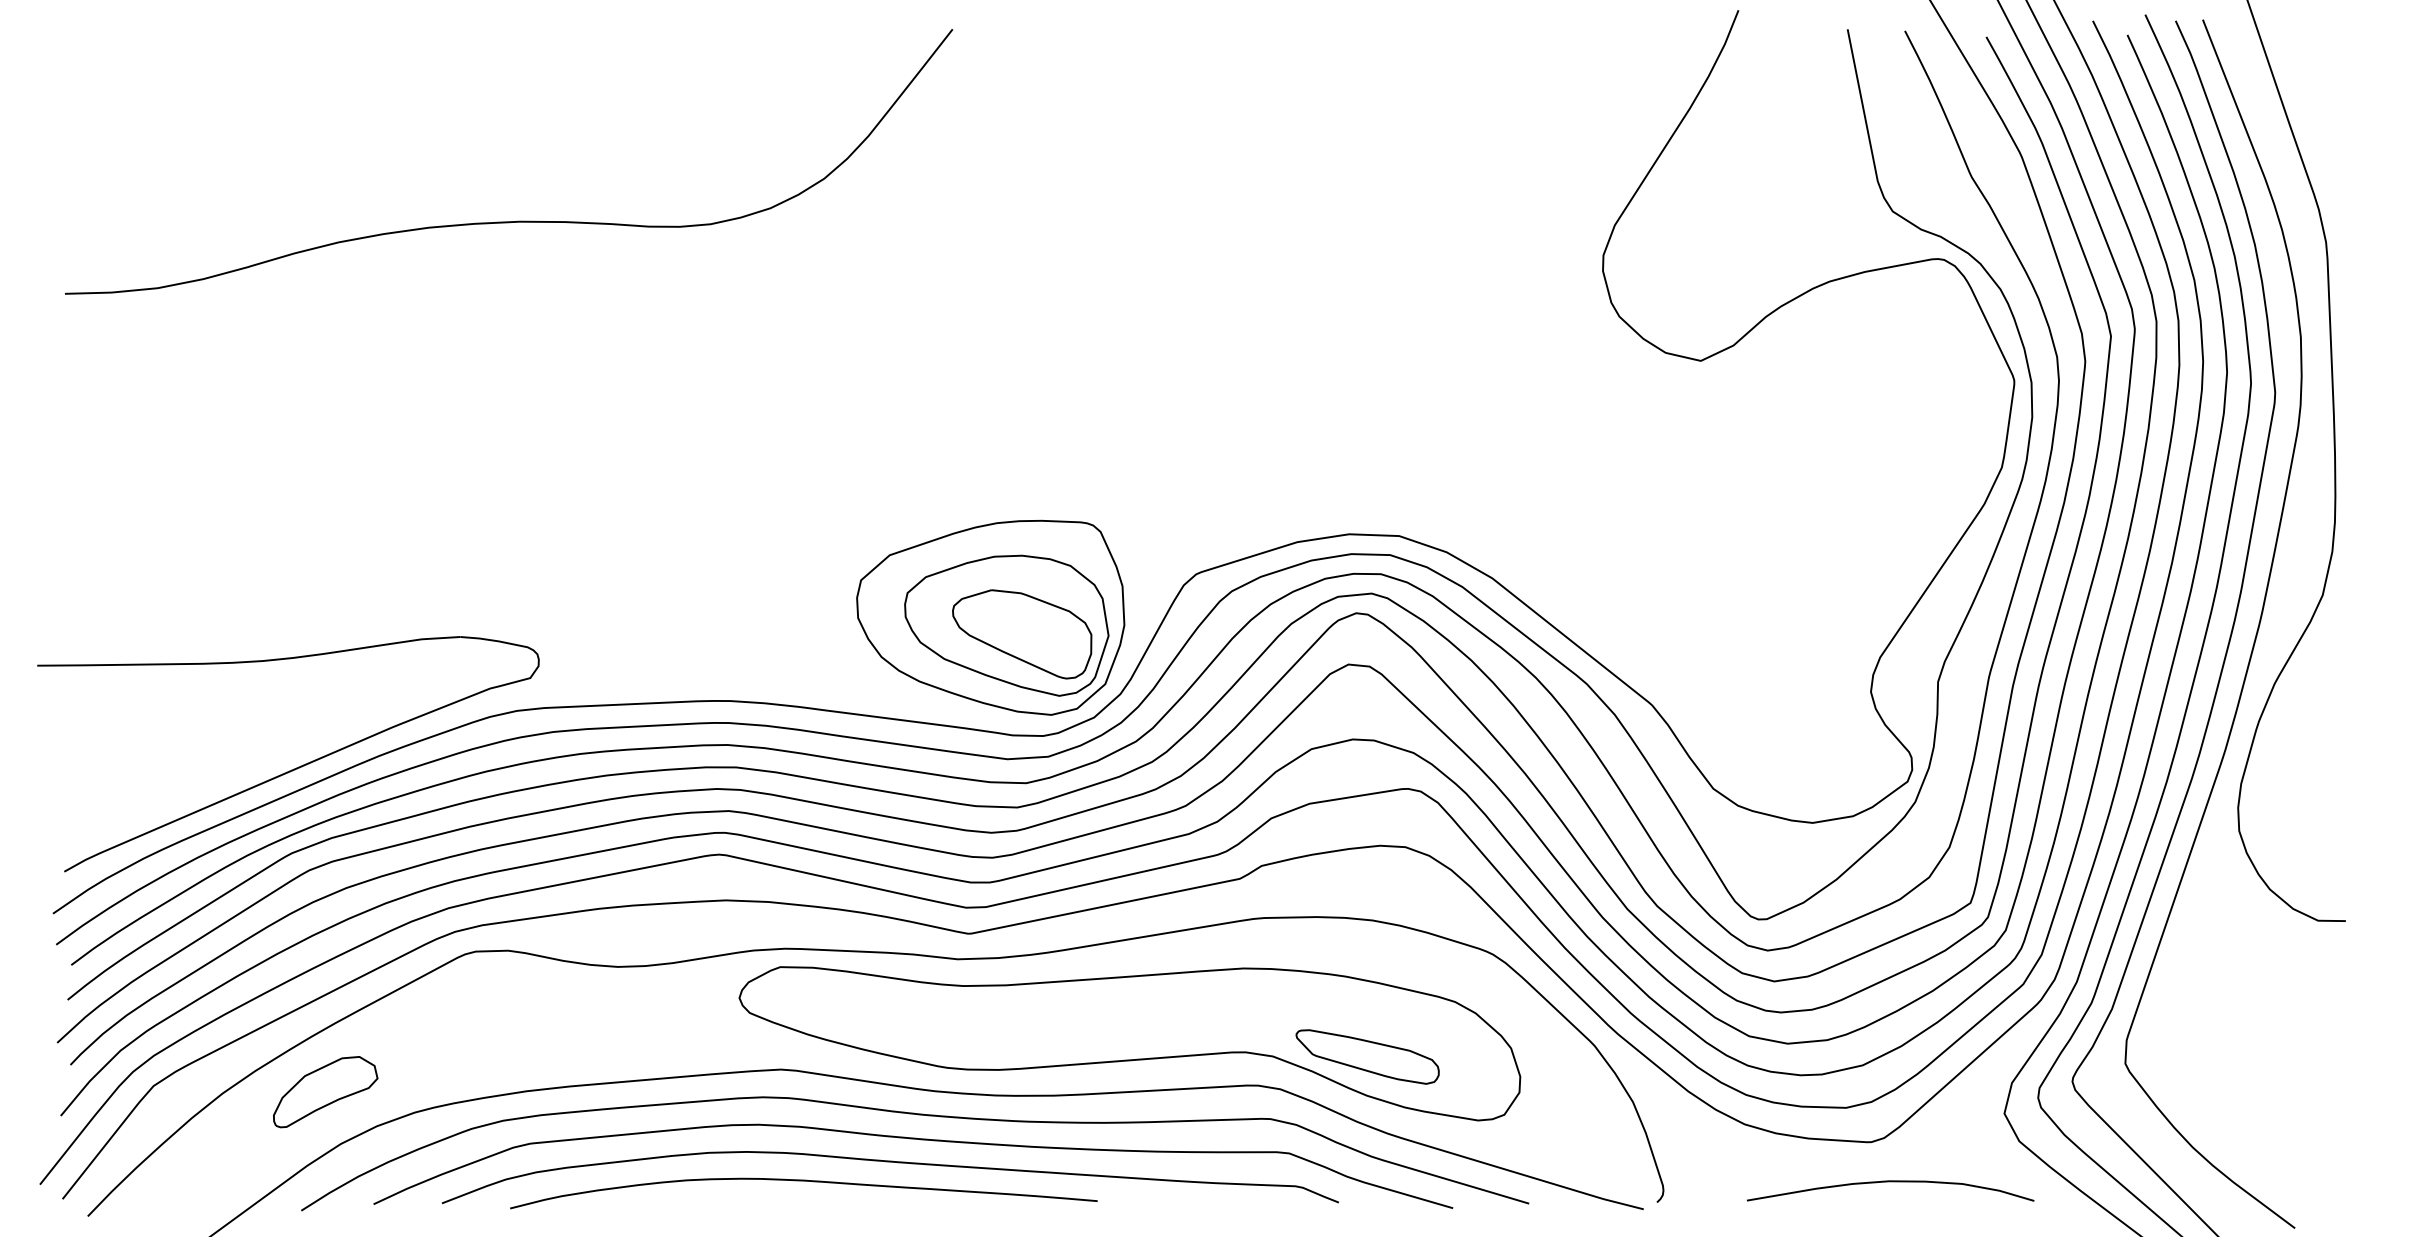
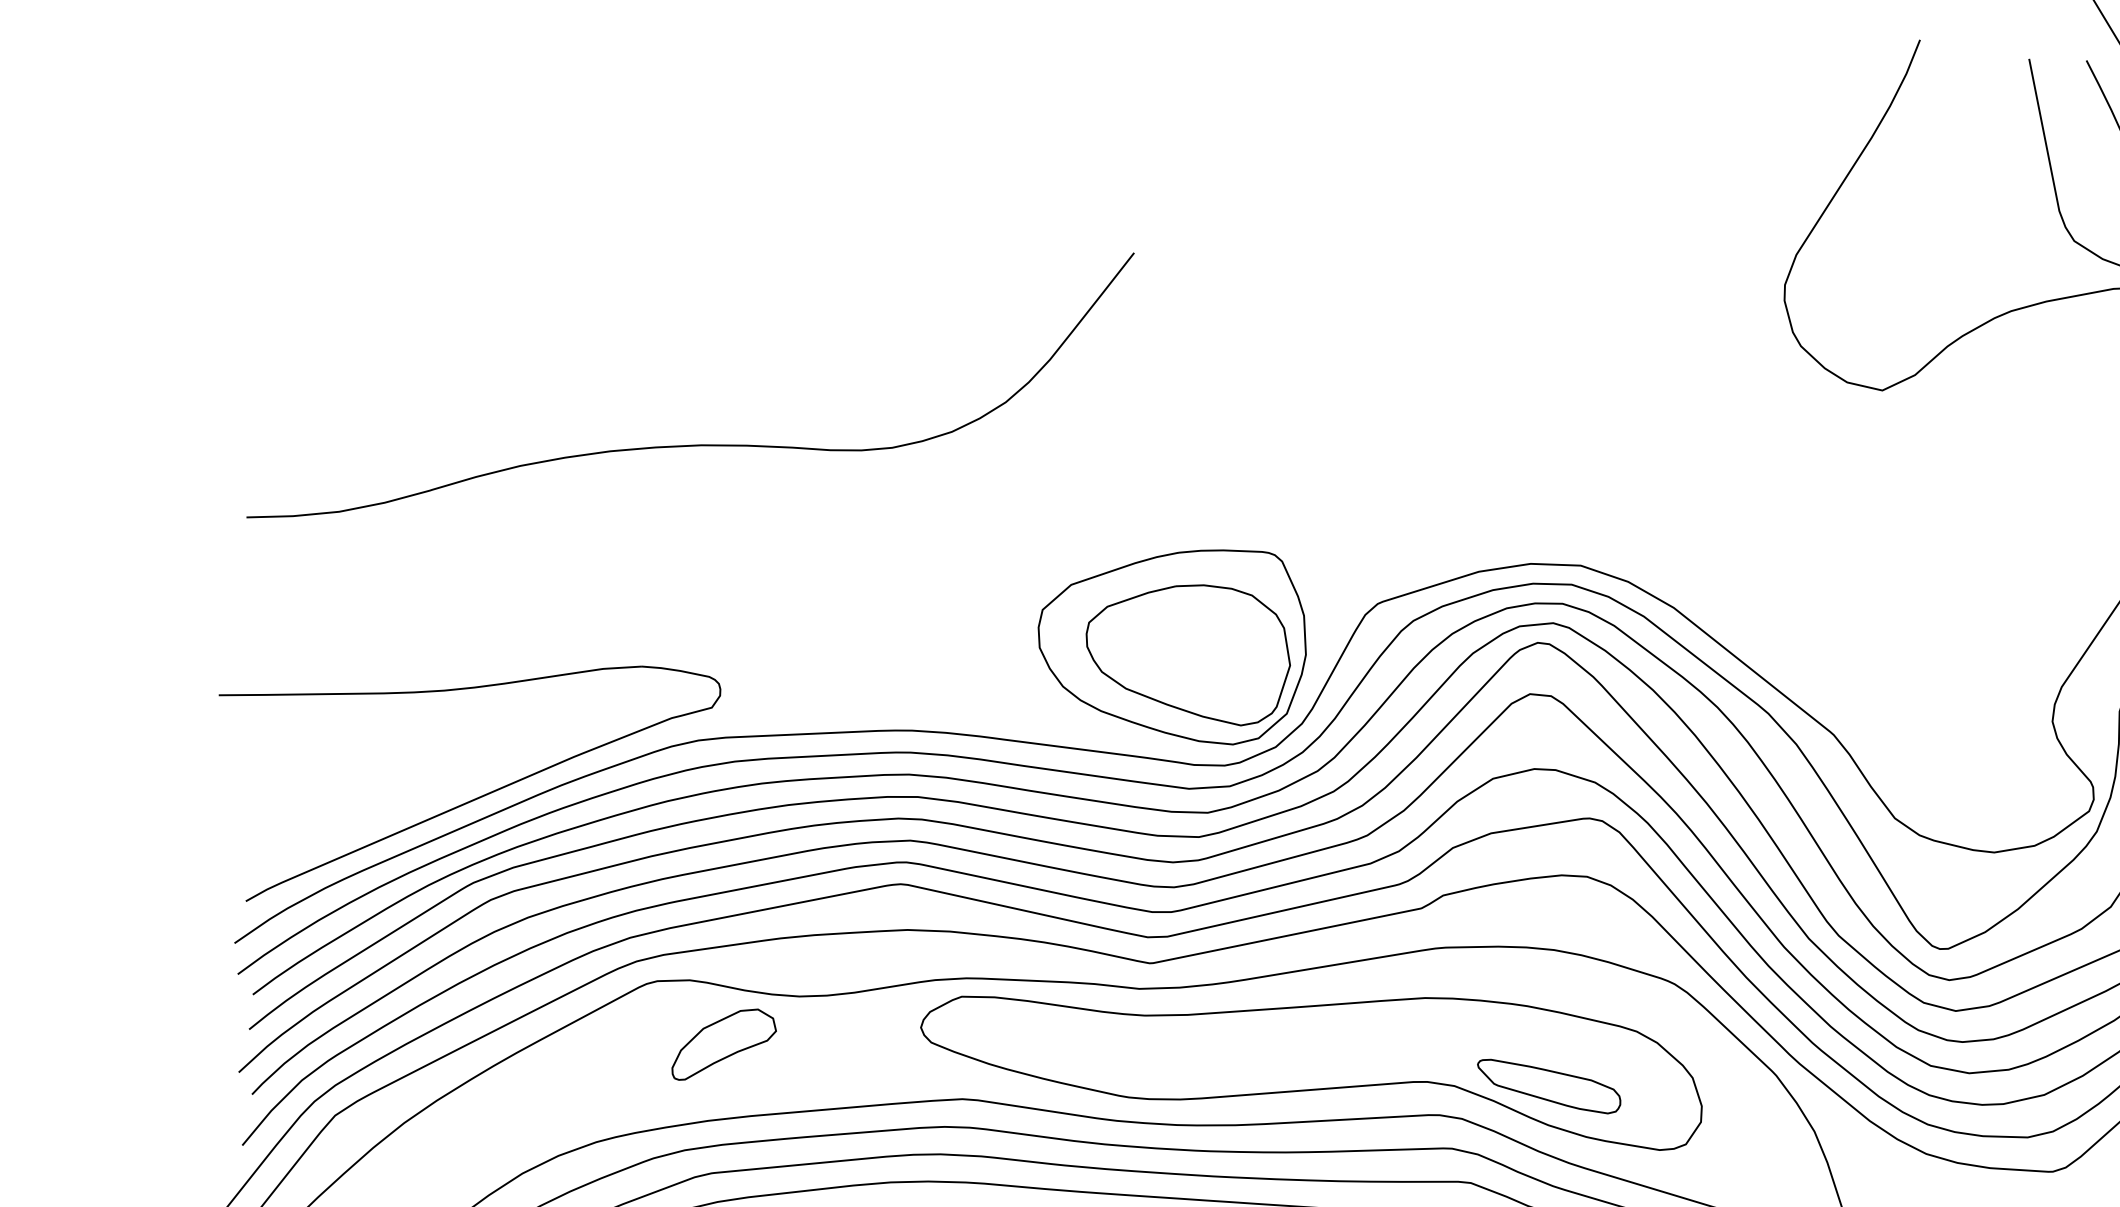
curve: (517, 220) -> (699, 444), moved
part: (1022, 634) -> (1204, 664), removed
part: (325, 1092) -> (724, 1045), moved

